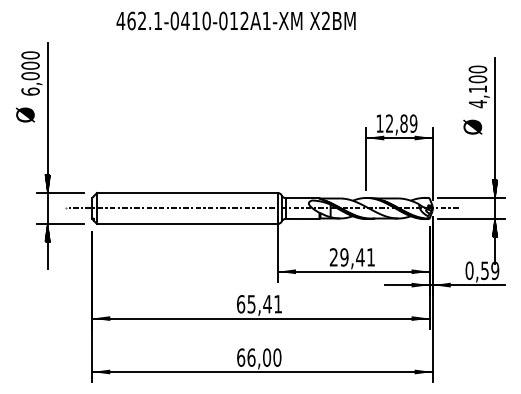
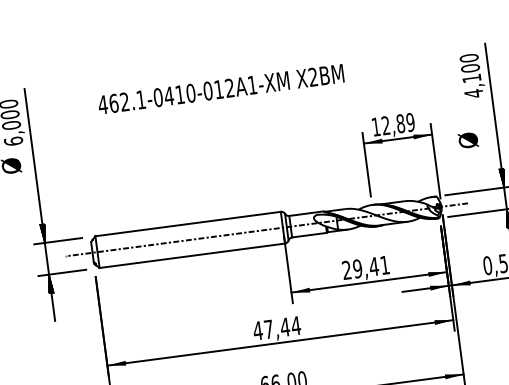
text: (235, 20) -> (220, 88), moved
text: (472, 126) -> (467, 139), moved
text: (259, 304) -> (276, 328), 65,41 -> 47,44

